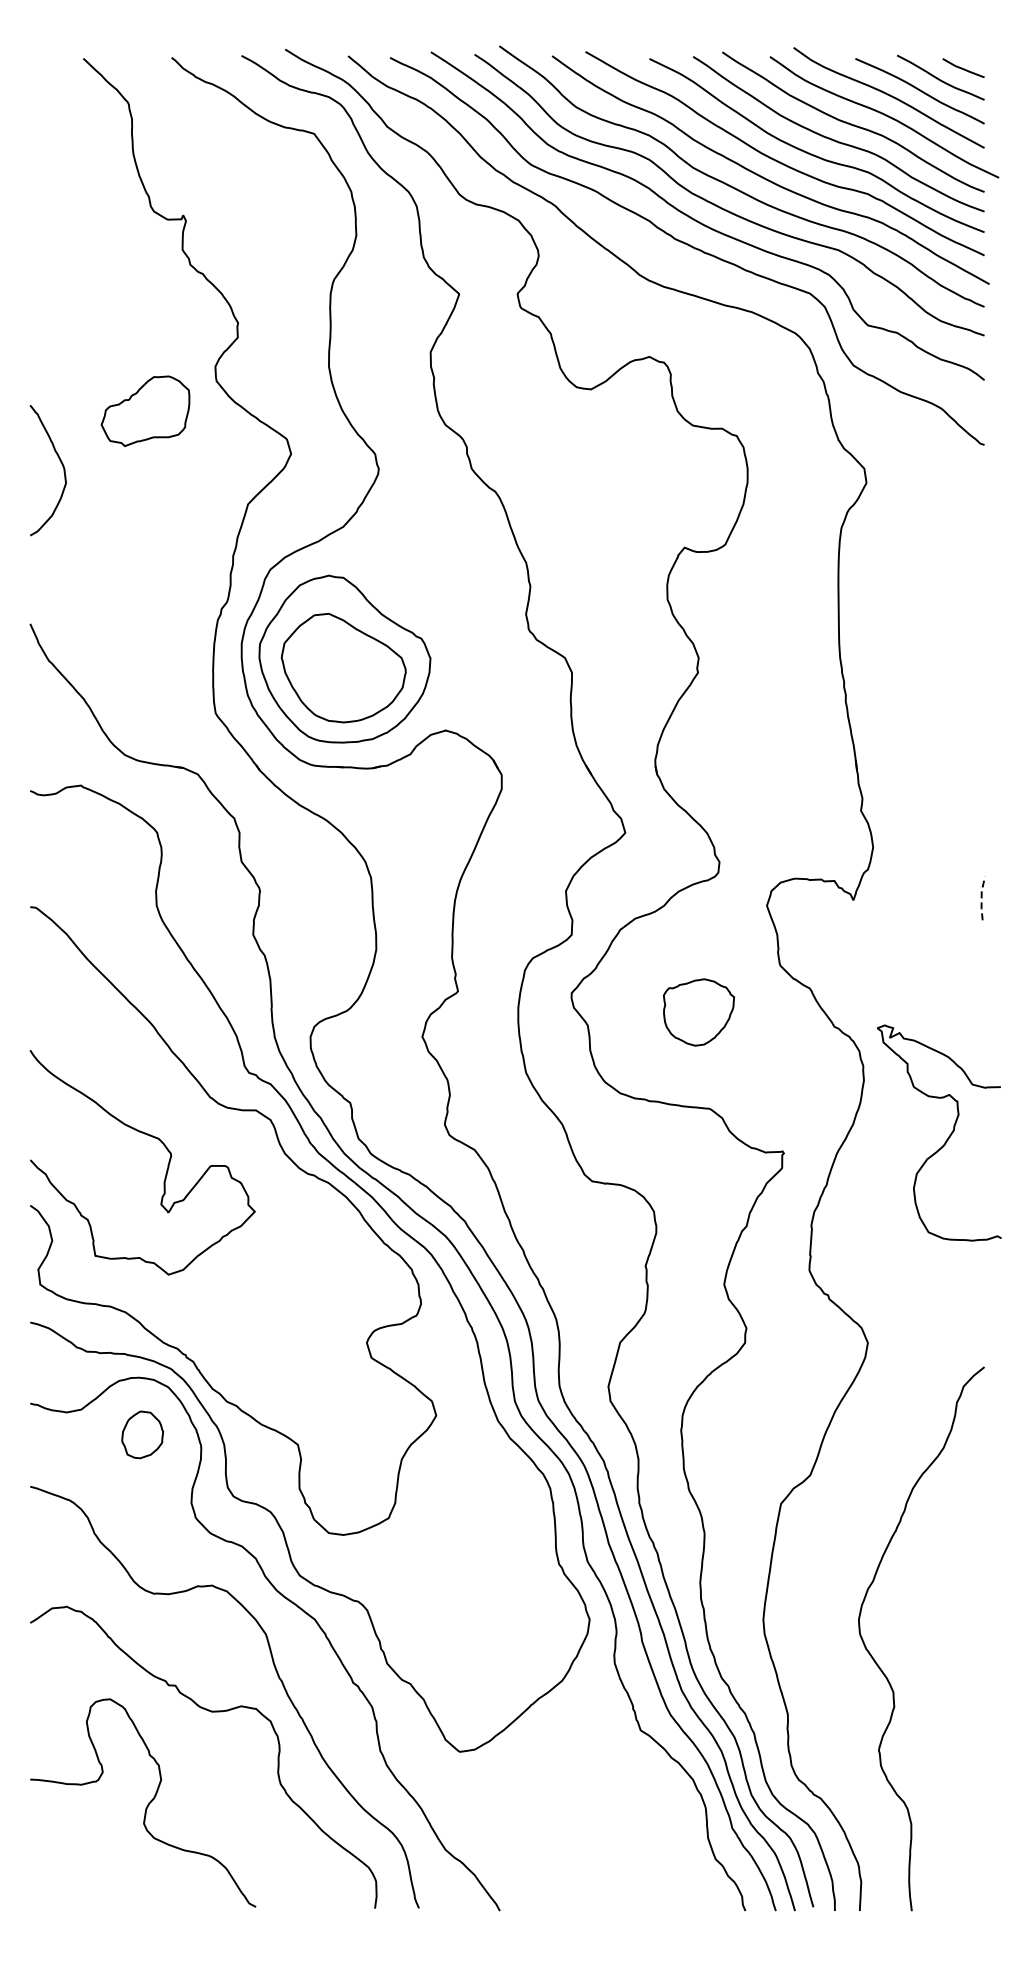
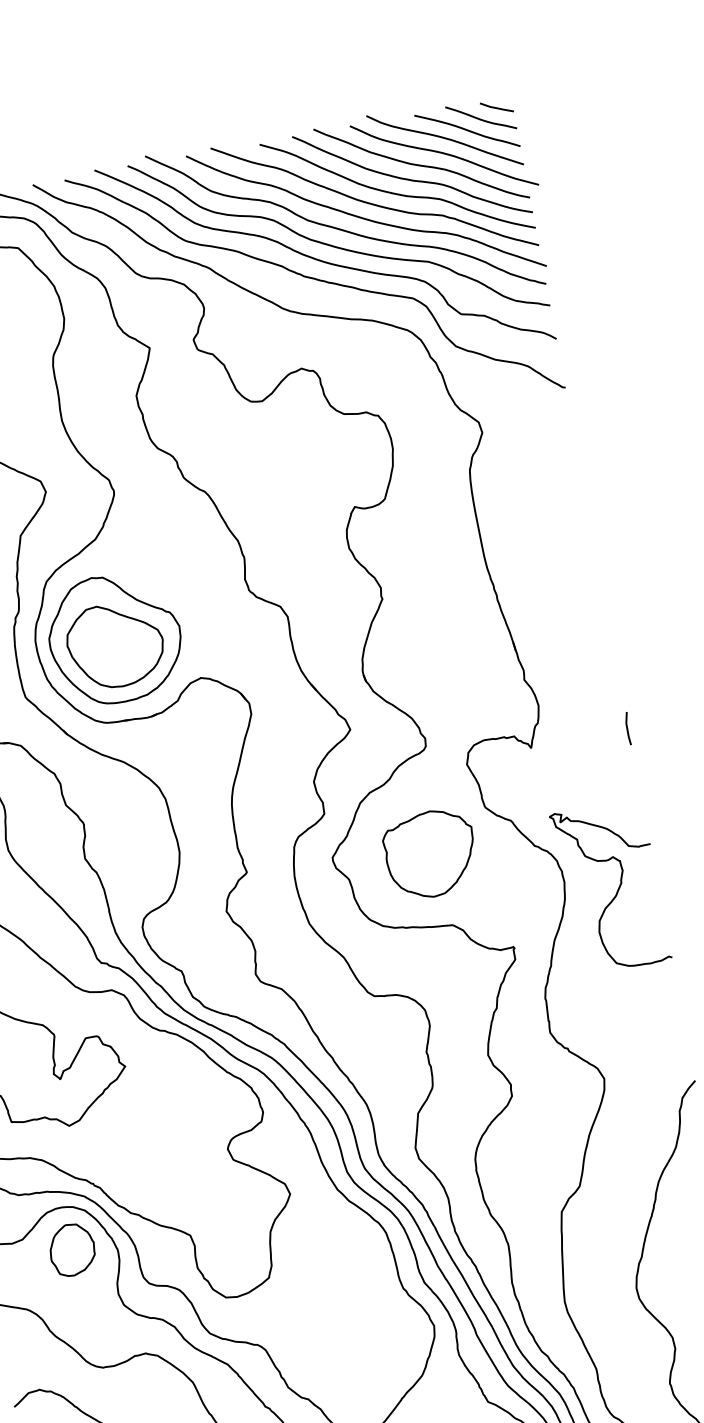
line: (981, 898) -> (627, 728), dashed -> solid
part: (698, 1012) -> (430, 854), size x1.67
curve: (948, 1136) -> (618, 888), moved
part: (142, 1434) -> (72, 1249), size x1.43

